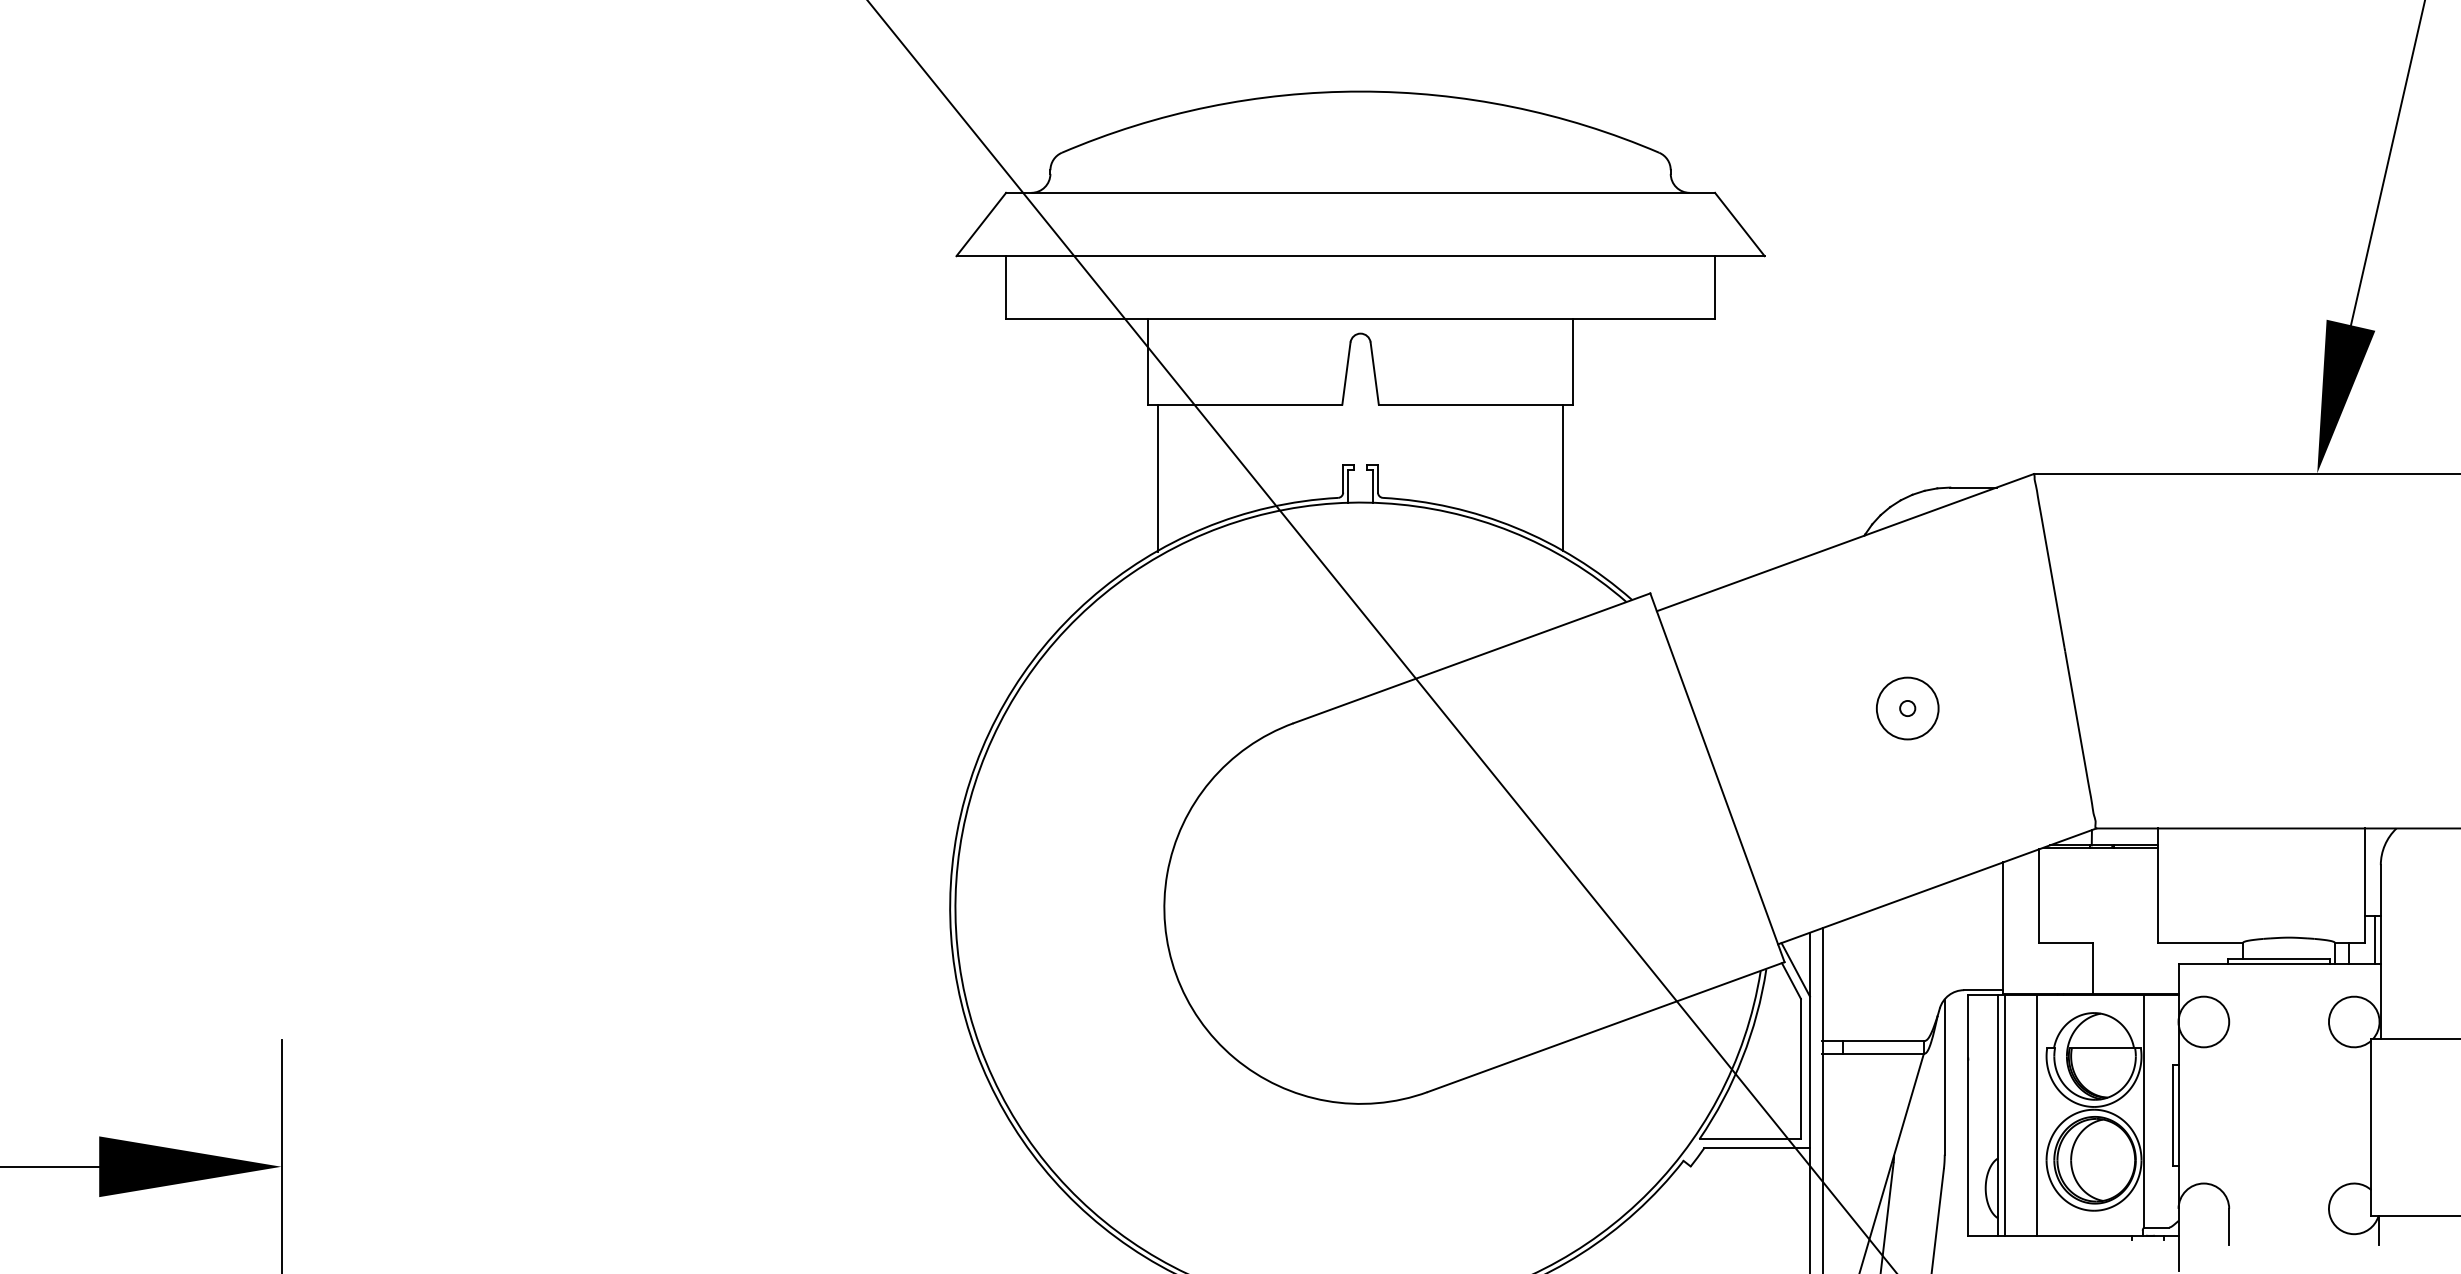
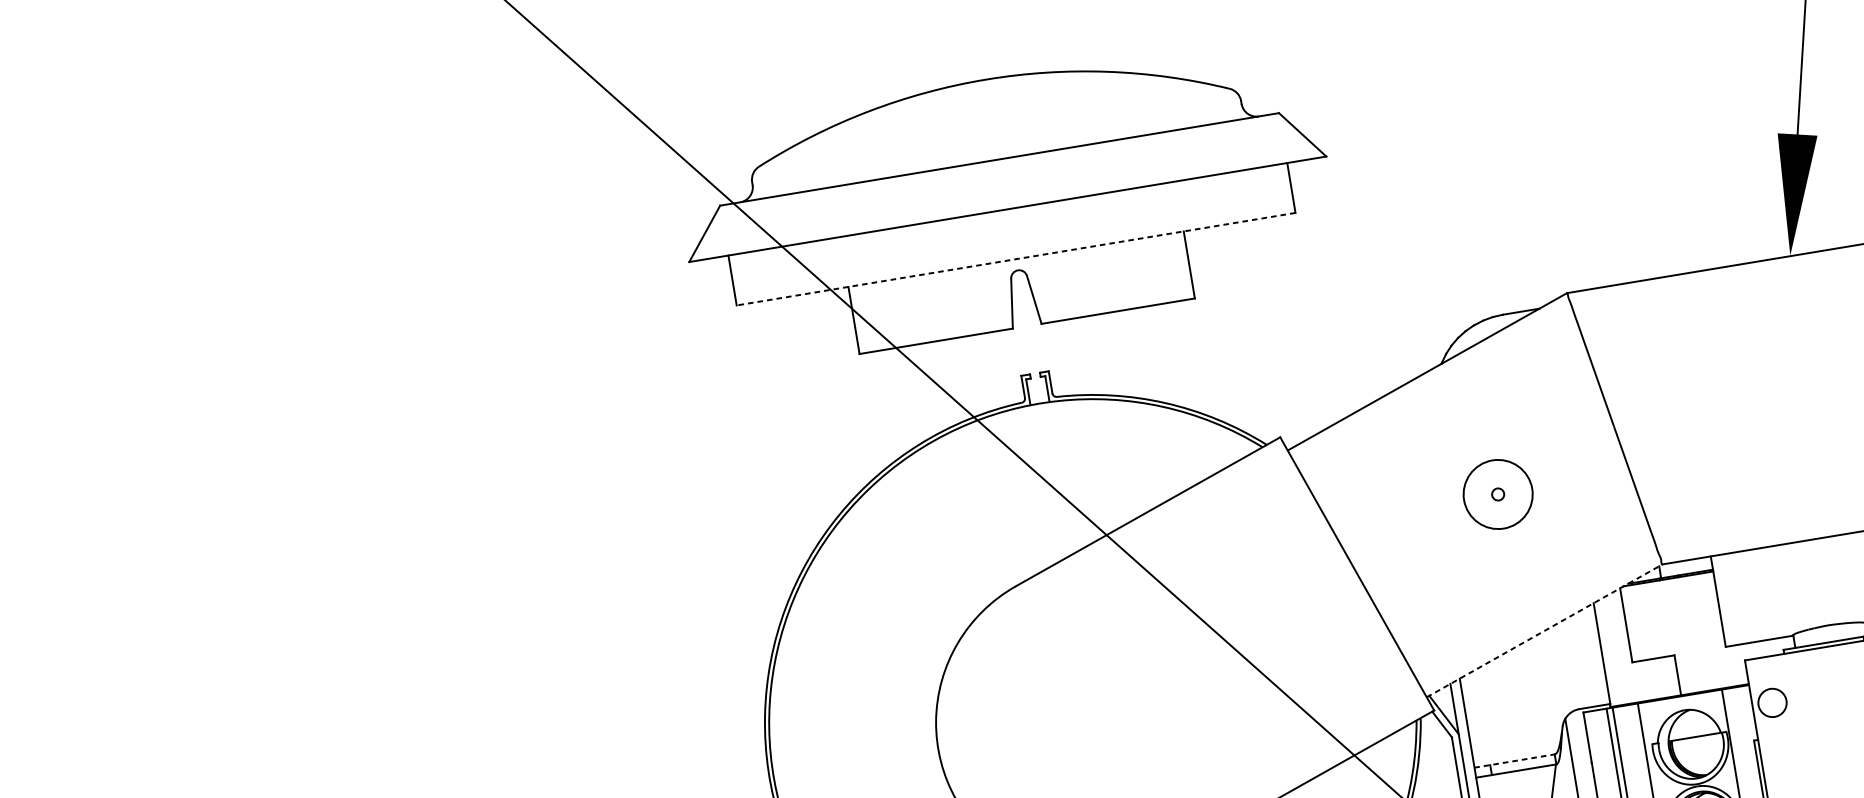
line: (1360, 319) -> (1016, 259), solid -> dashed
line: (1158, 477) -> (877, 410), removed
line: (1563, 477) -> (1196, 357), removed
circle: (1907, 708) -> (1497, 494), size x1.4
line: (1937, 886) -> (1544, 630), solid -> dashed
circle: (2203, 1021) -> (1772, 702), size x0.7
line: (1873, 1041) -> (1514, 761), solid -> dashed

